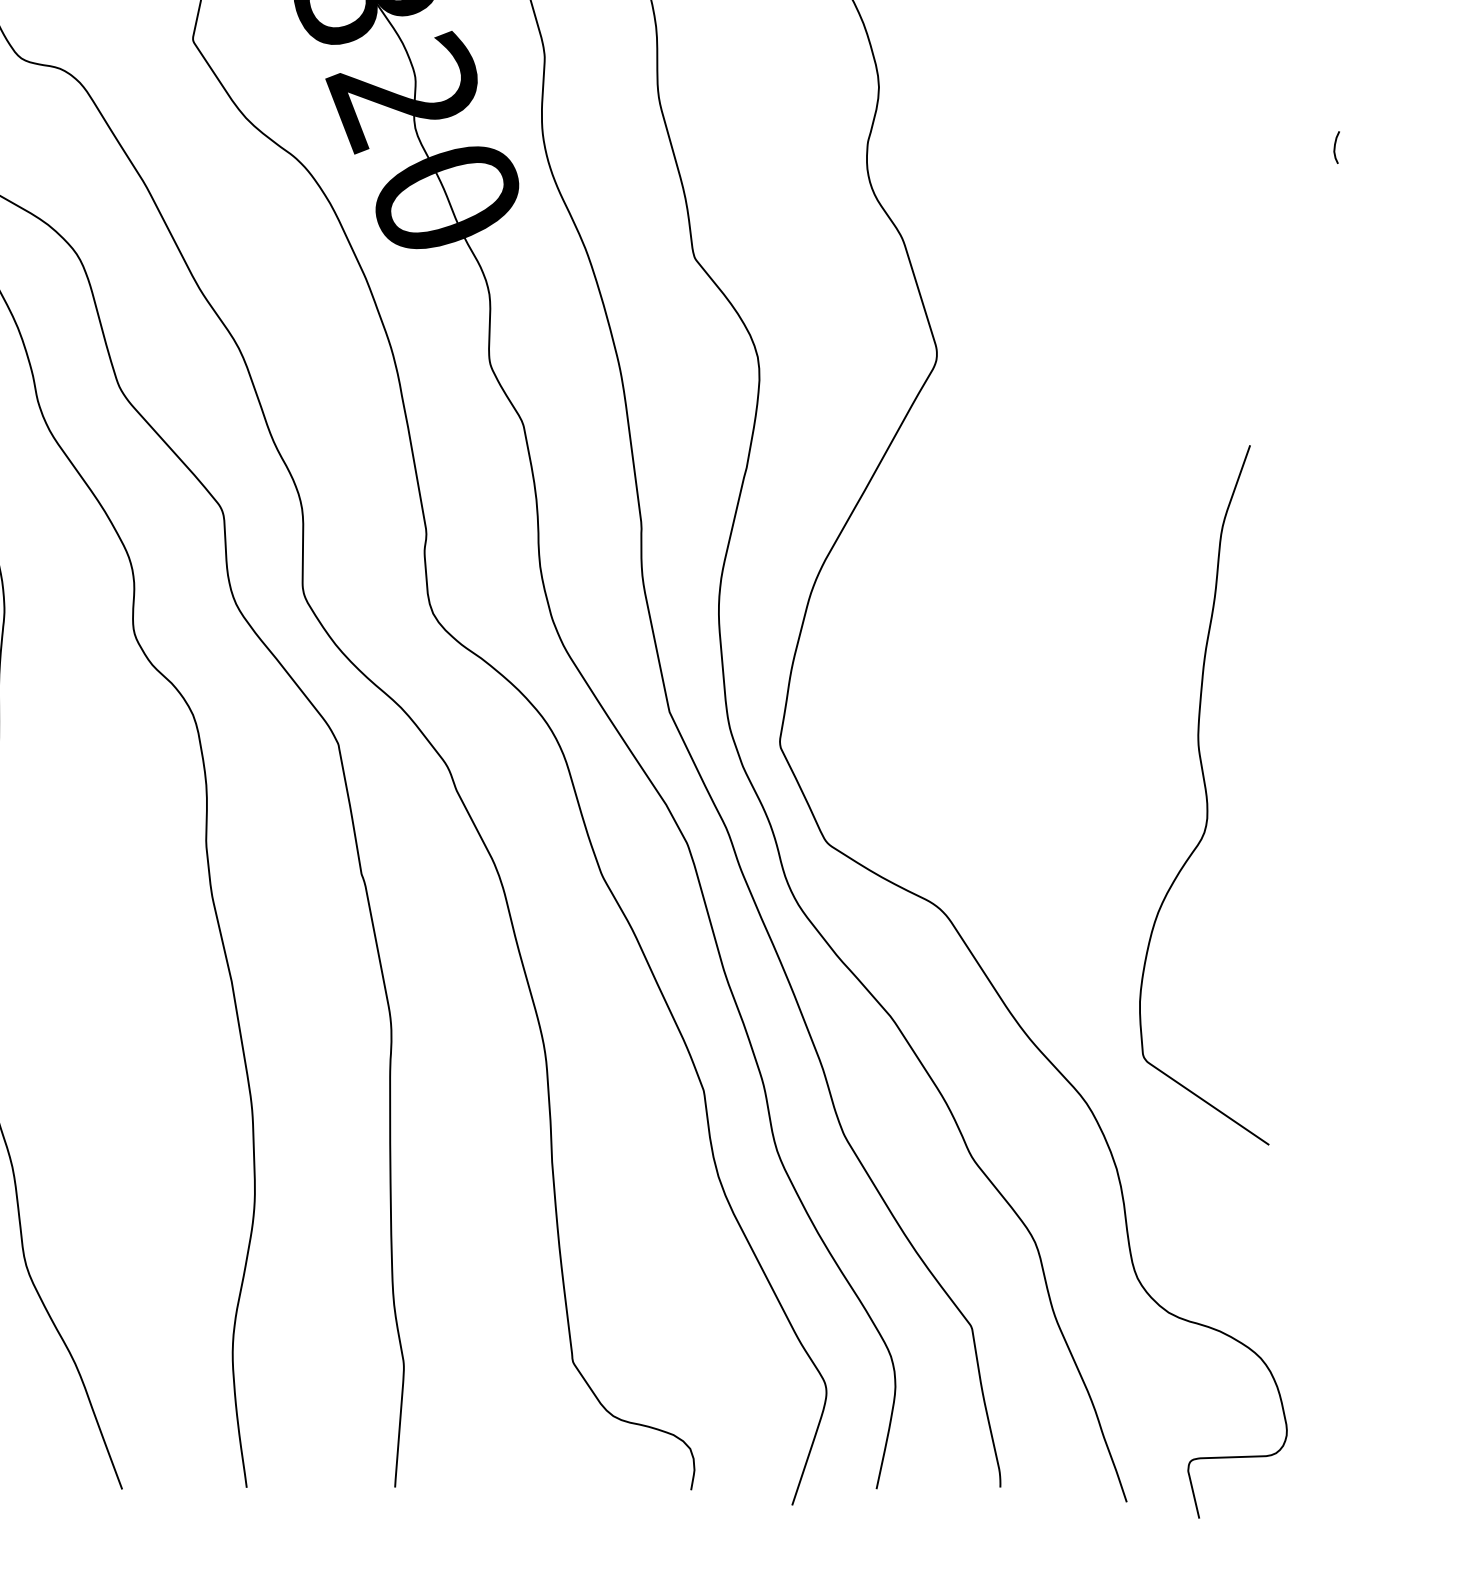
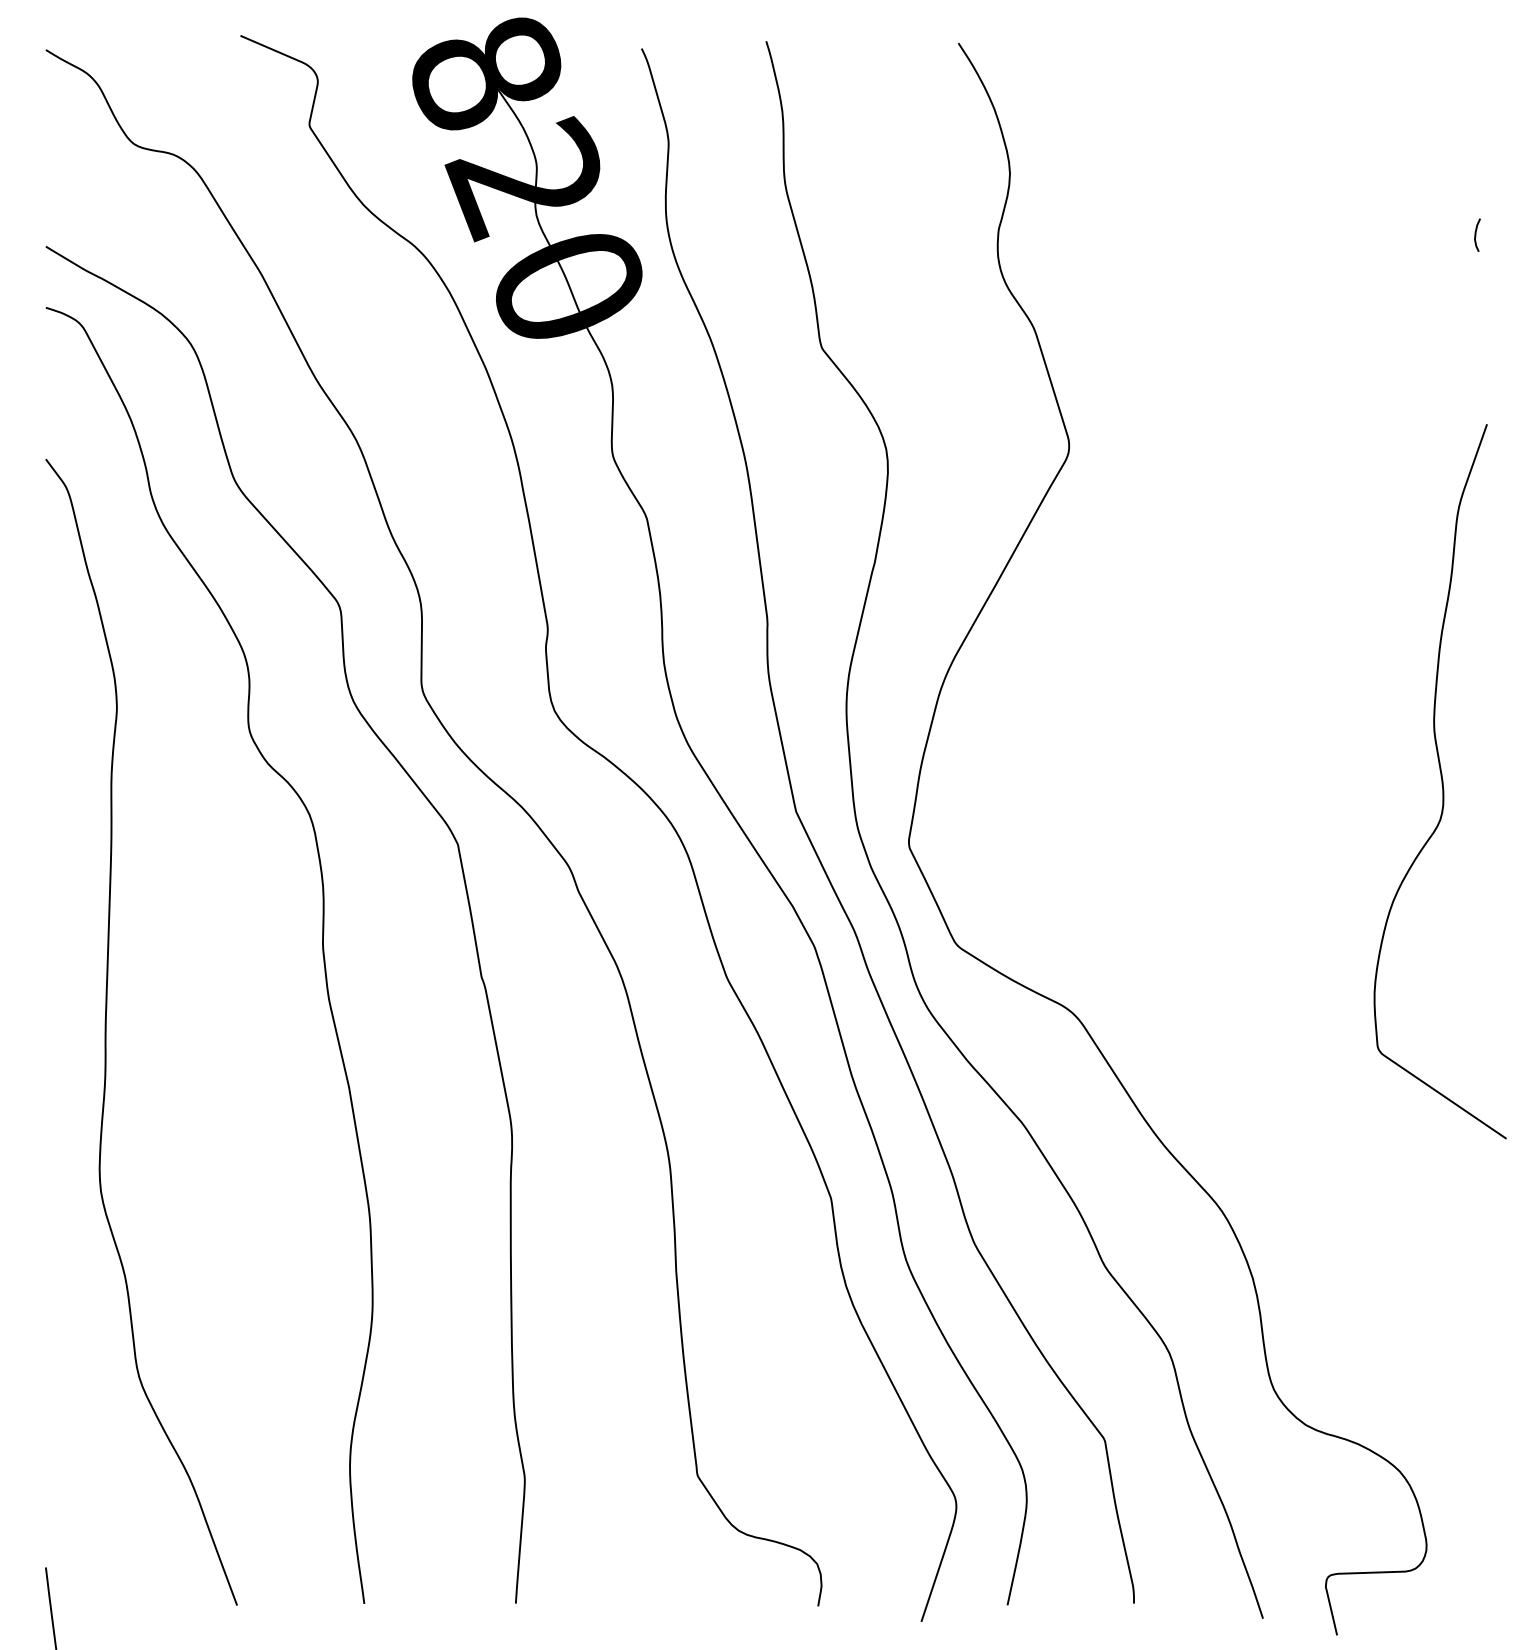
curve: (1205, 795) -> (1441, 781), moved

